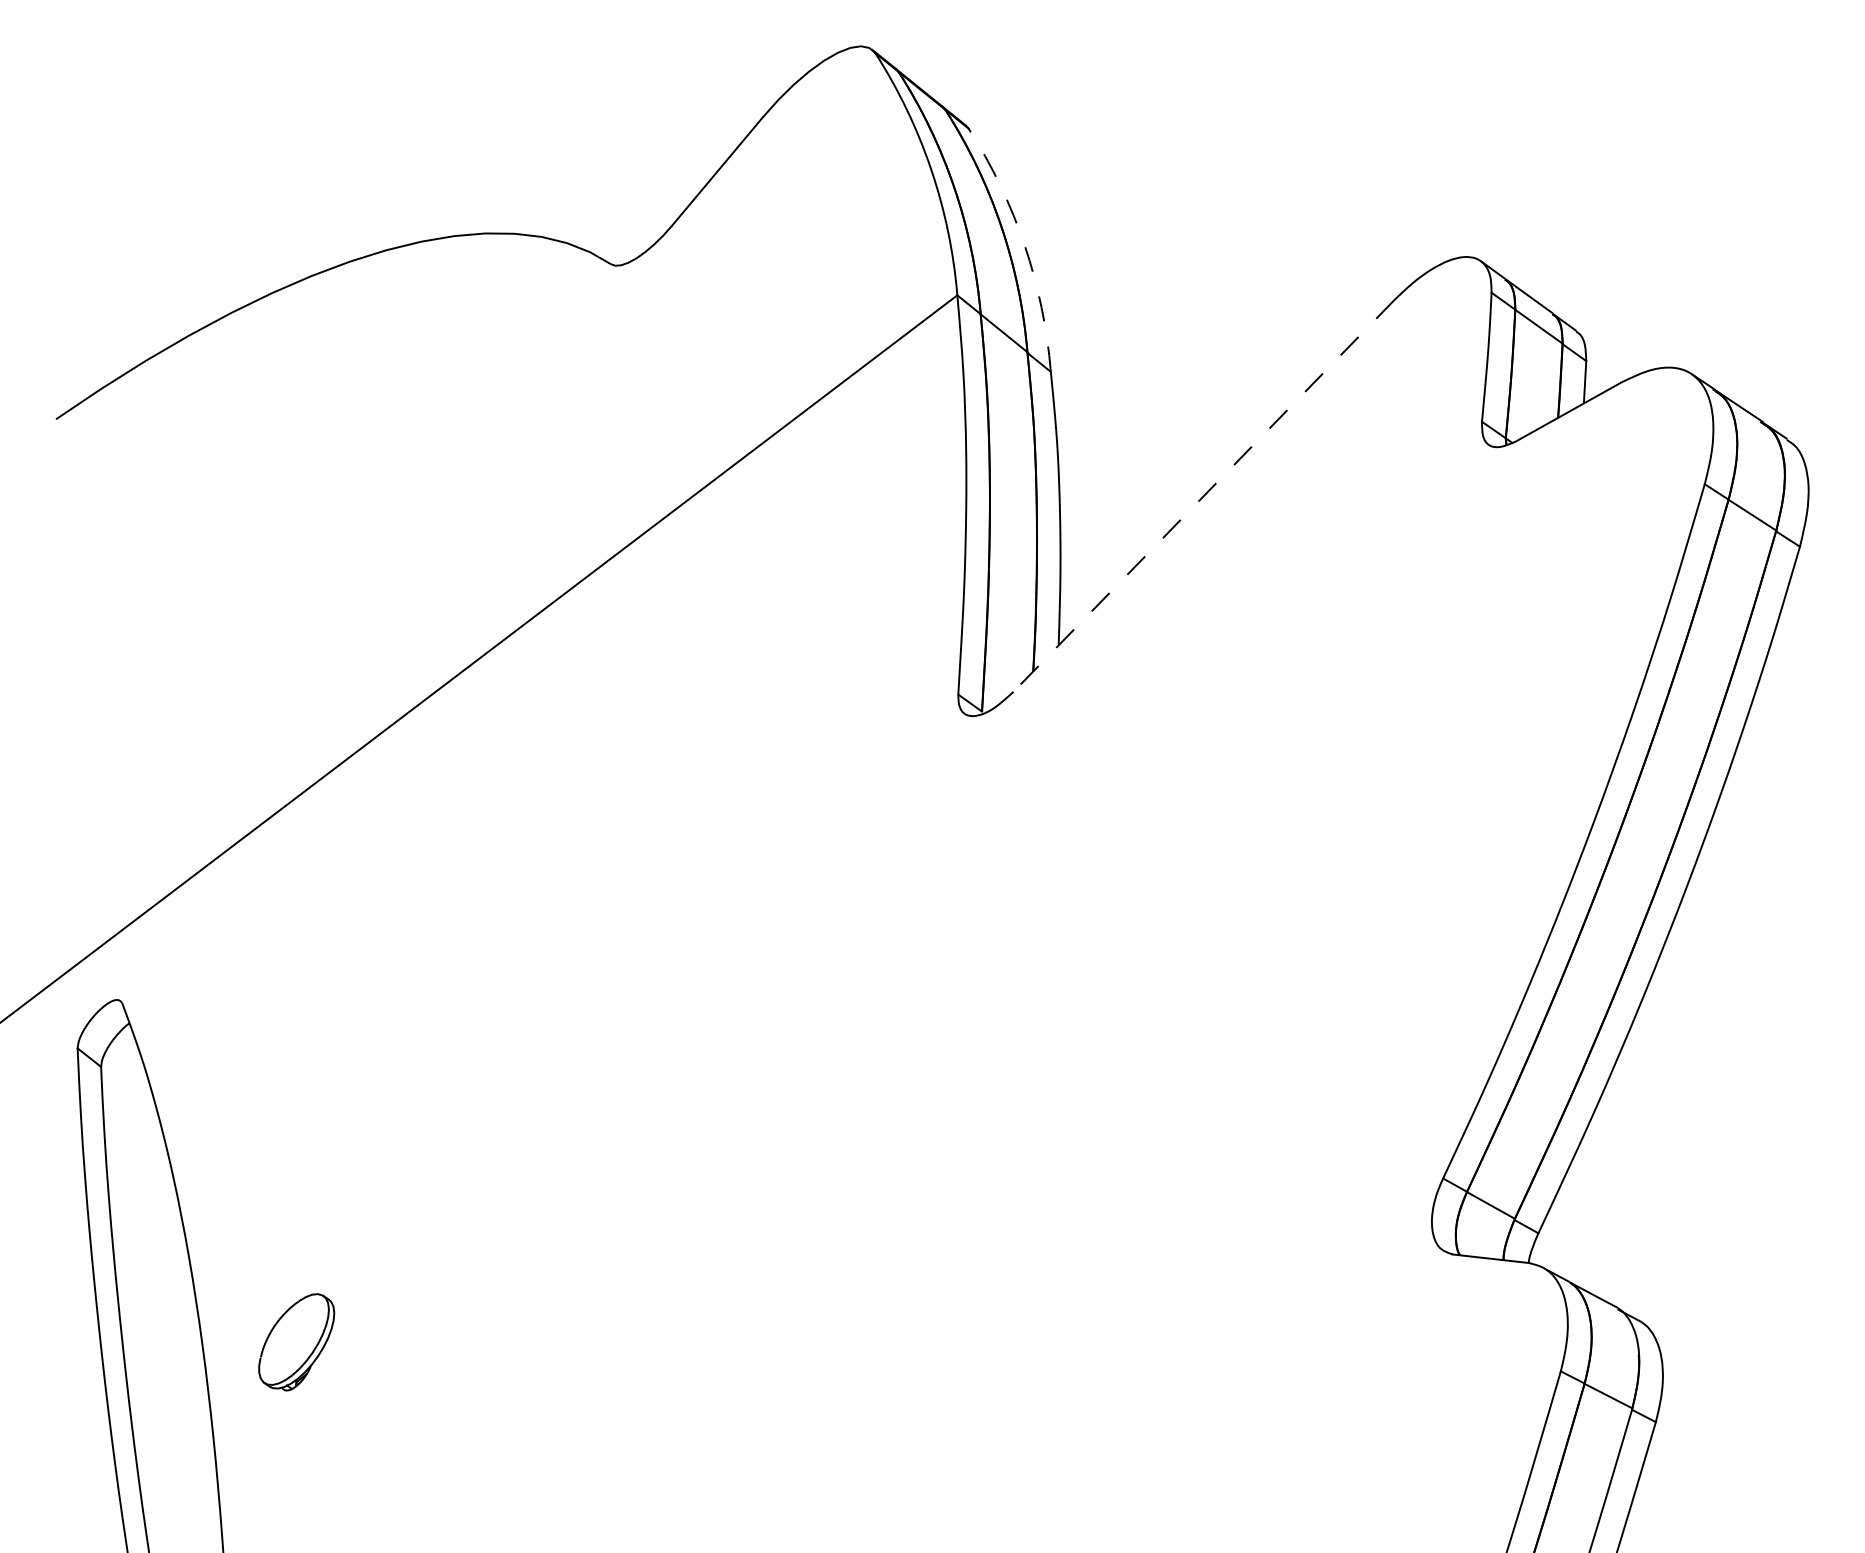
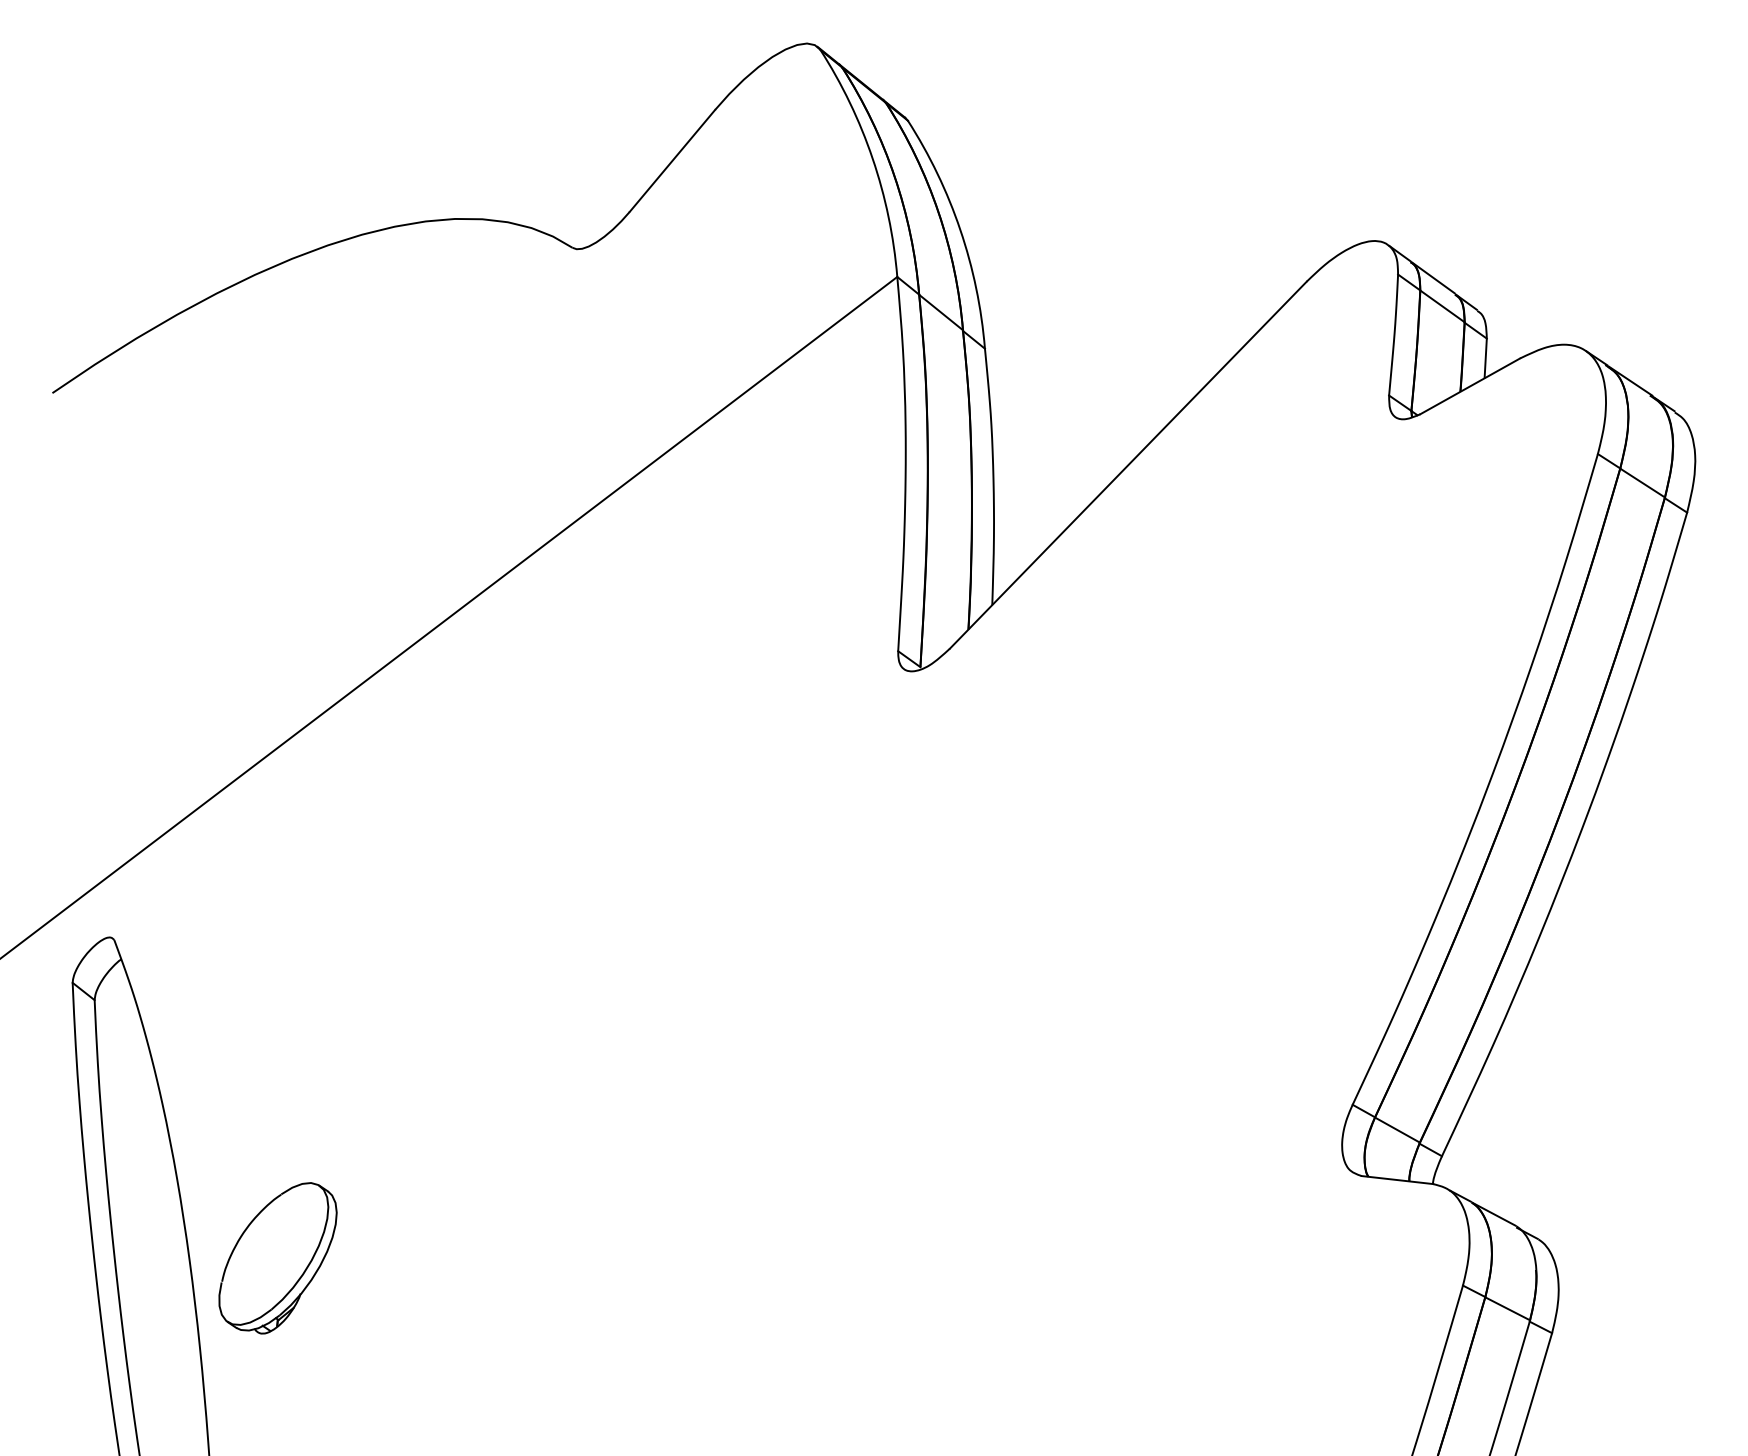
arc: (1024, 245) -> (960, 230), dashed -> solid
line: (1204, 496) -> (1128, 465), dashed -> solid
part: (296, 1342) -> (277, 1258), size x1.67

